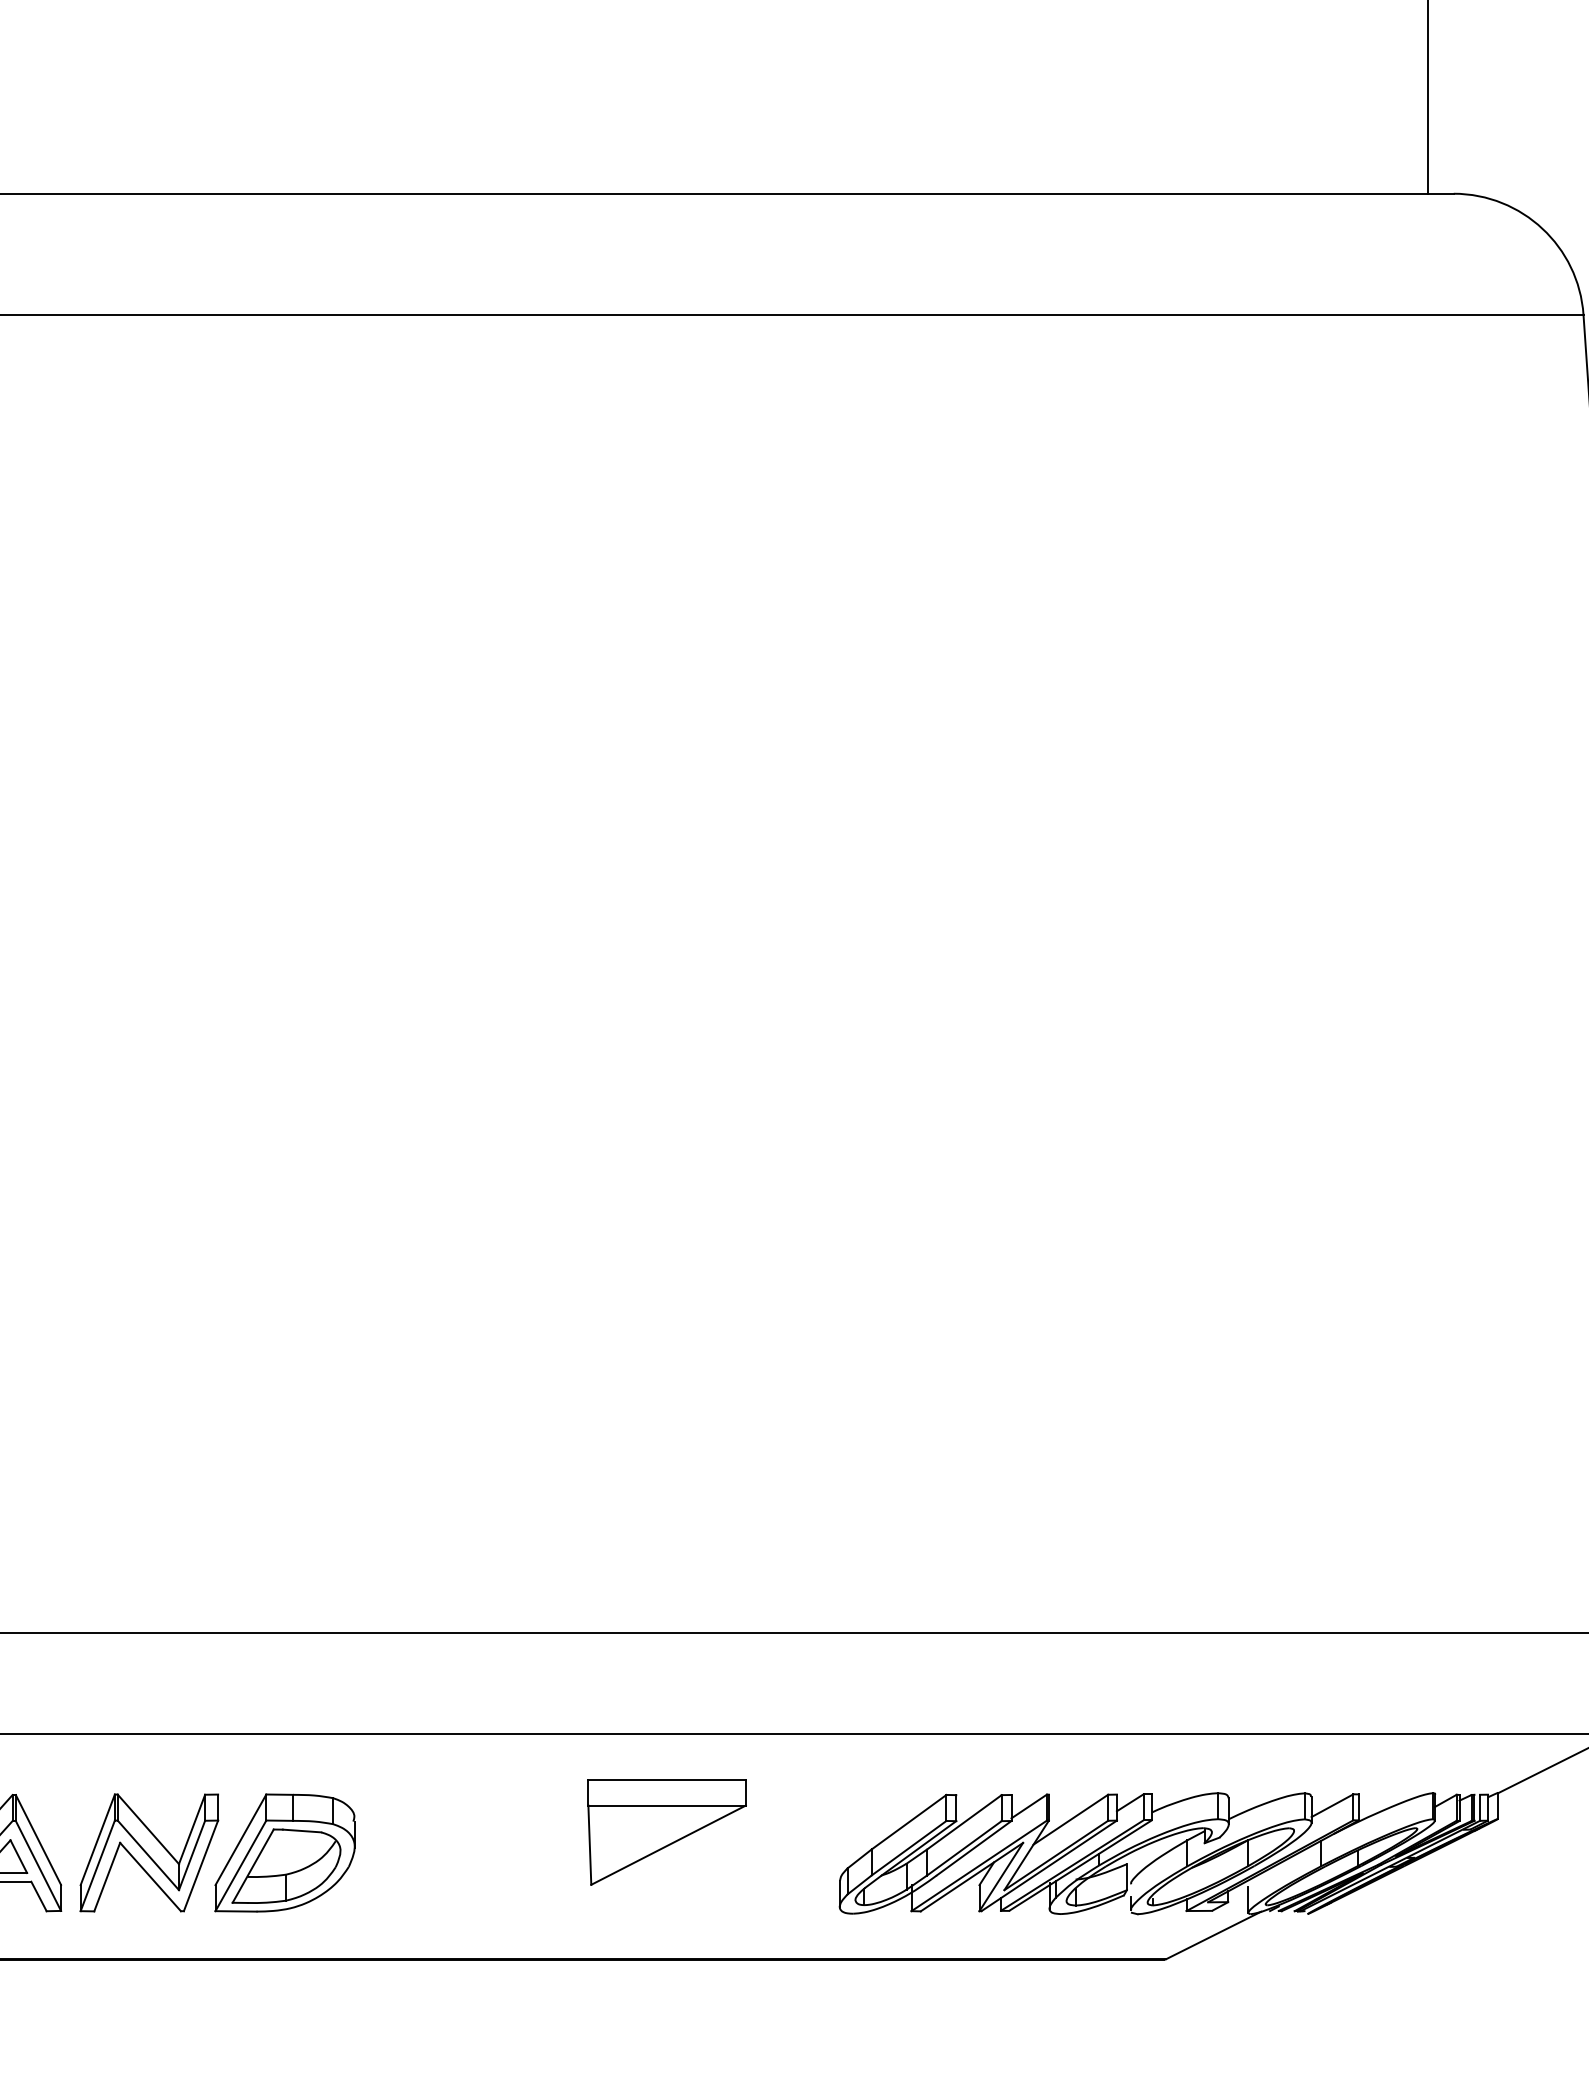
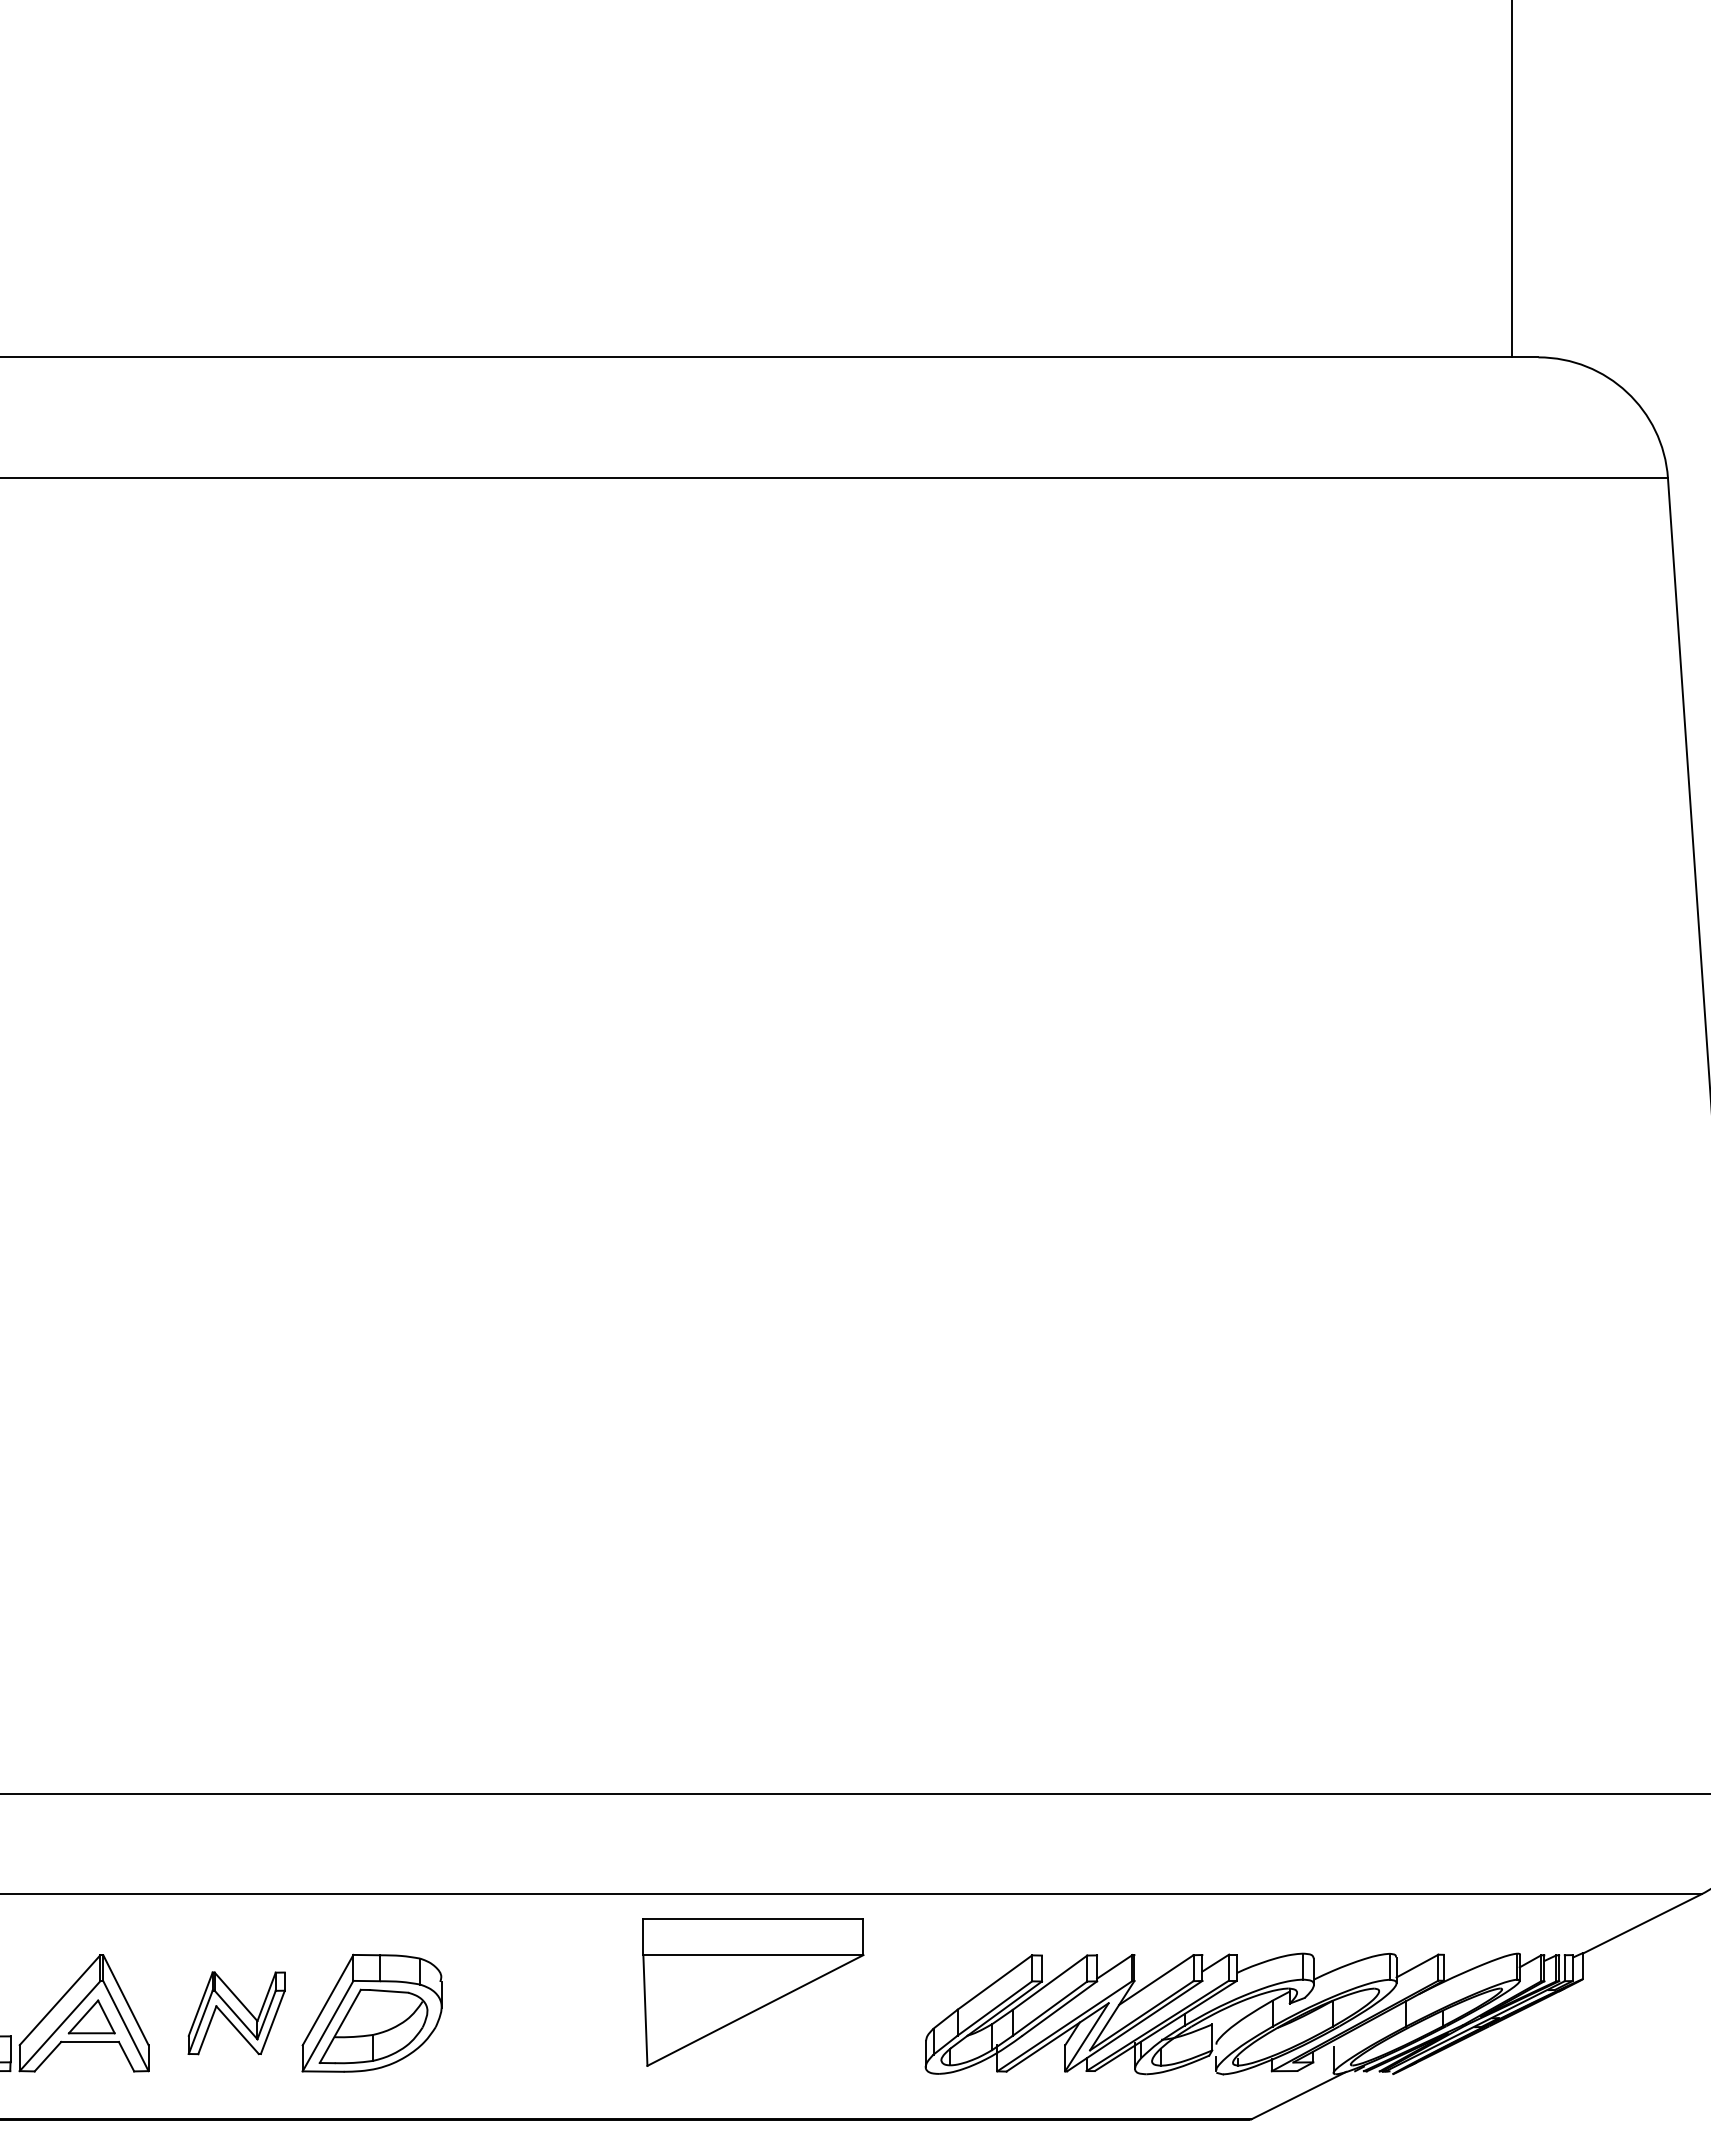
part: (667, 1832) -> (753, 1992), size x1.4
part: (149, 1853) -> (236, 2013), size x0.7

